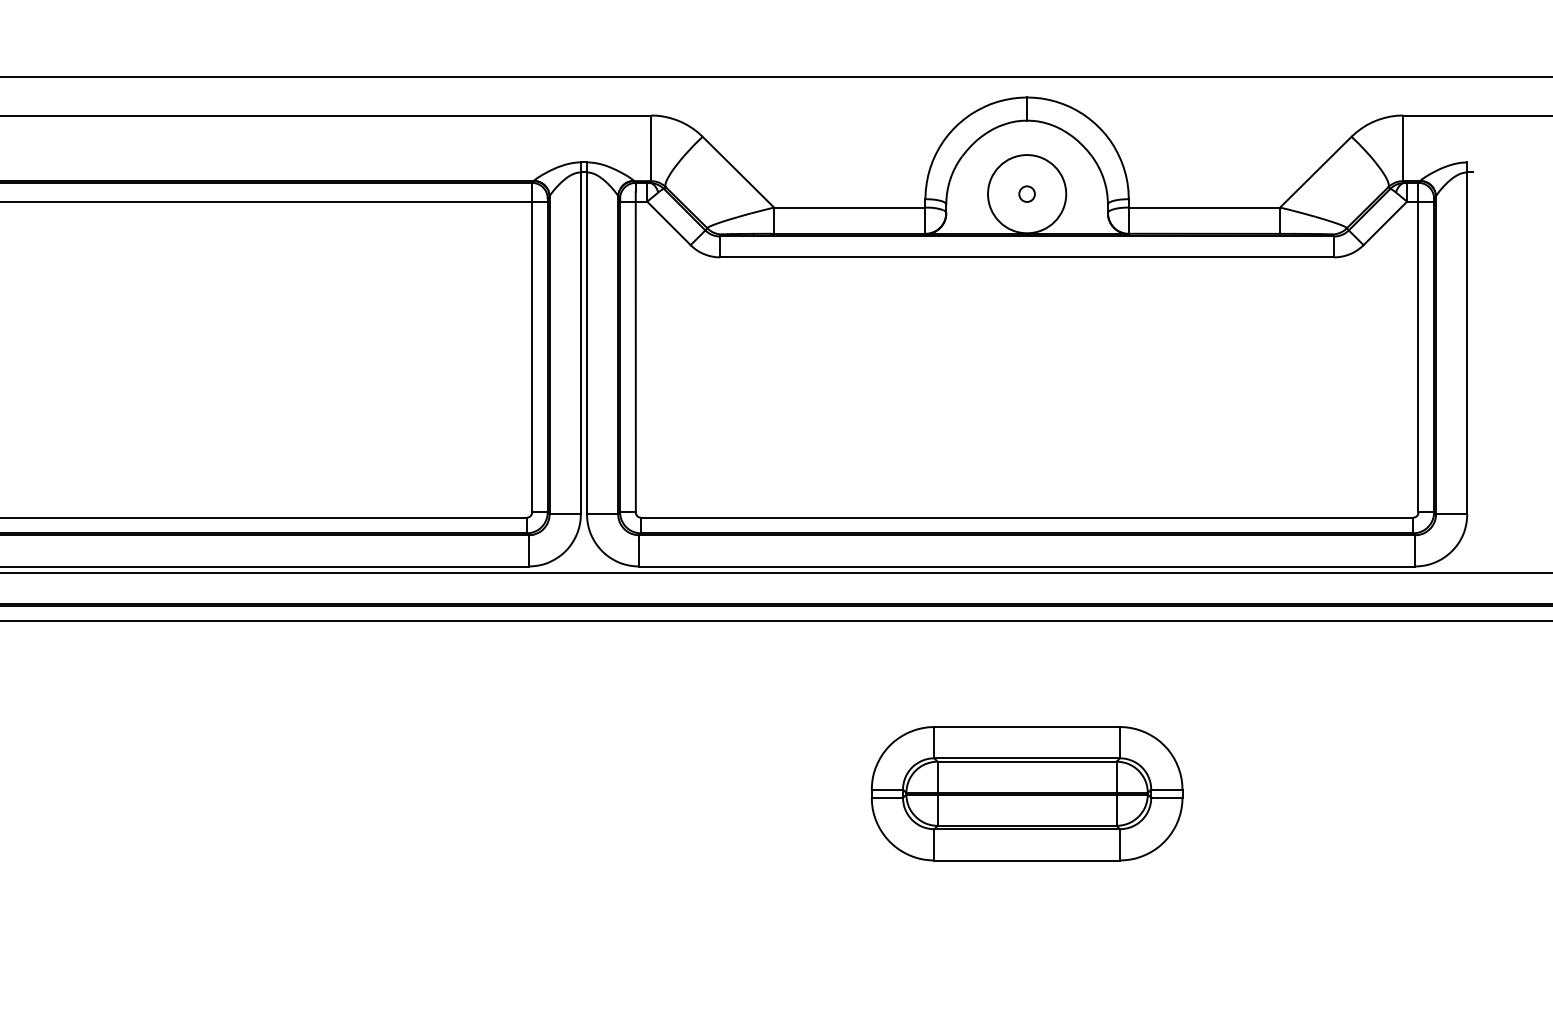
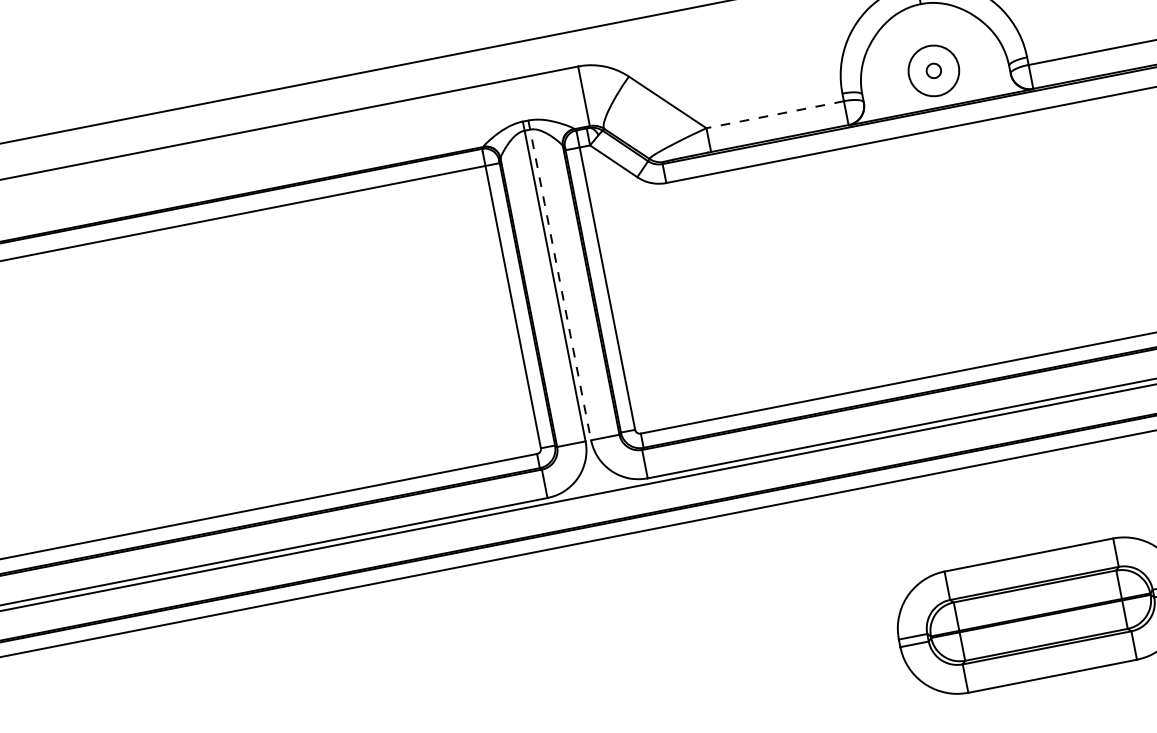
circle: (1027, 194) -> (934, 71), size x0.7
line: (849, 207) -> (774, 114), solid -> dashed
line: (586, 338) -> (559, 280), solid -> dashed

